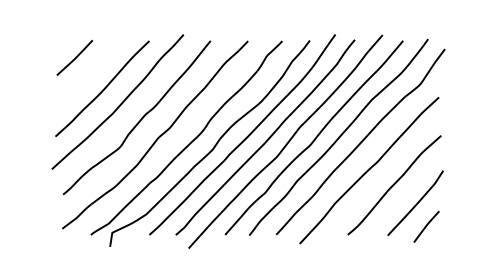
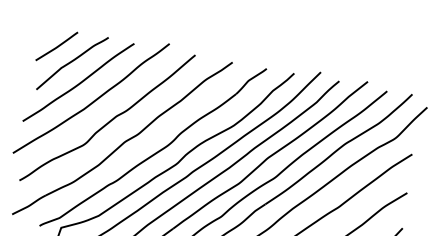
curve: (92, 70) -> (72, 62), added

